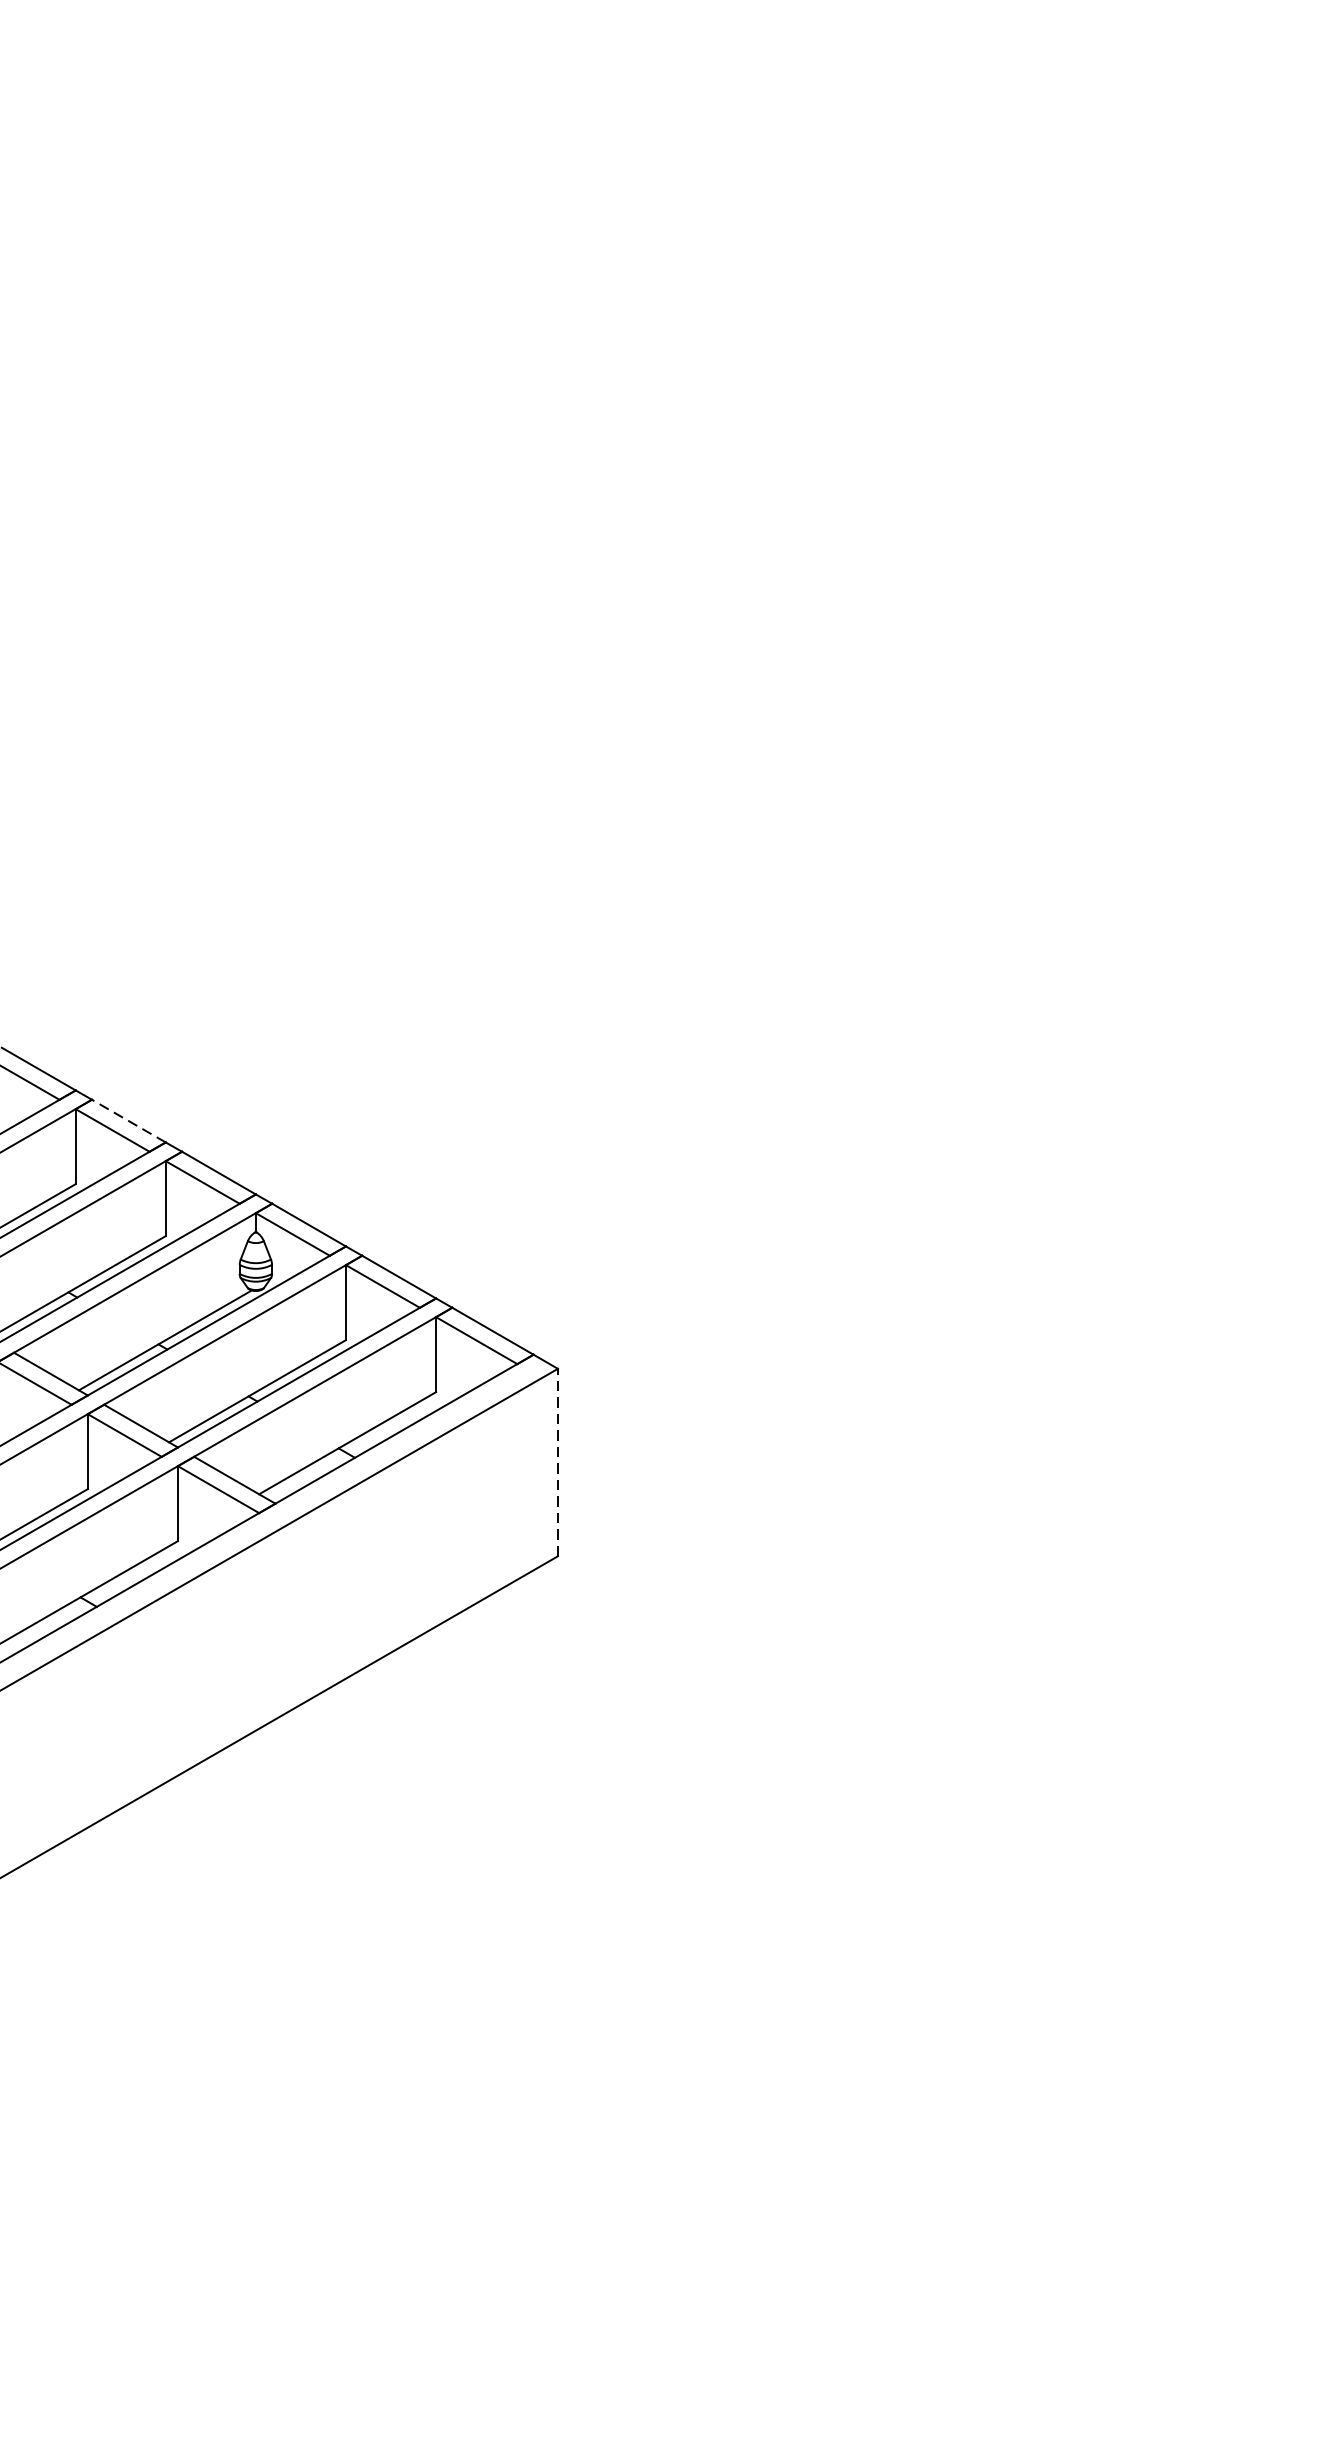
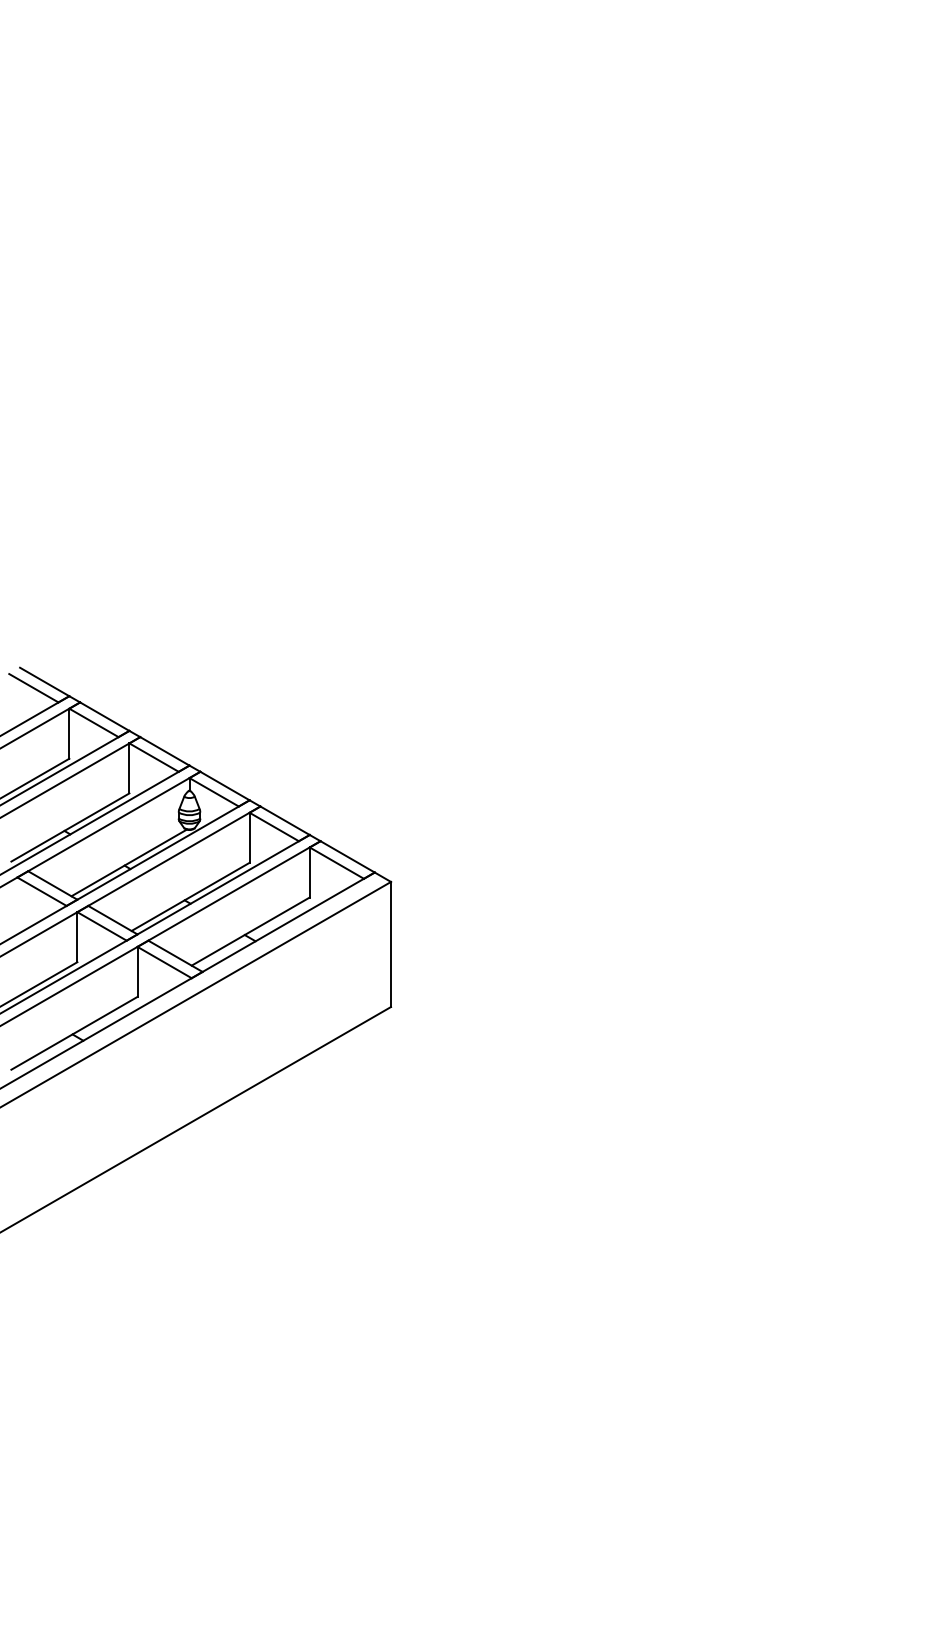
line: (128, 1120) -> (104, 716), dashed -> solid
line: (558, 1462) -> (391, 944), dashed -> solid

